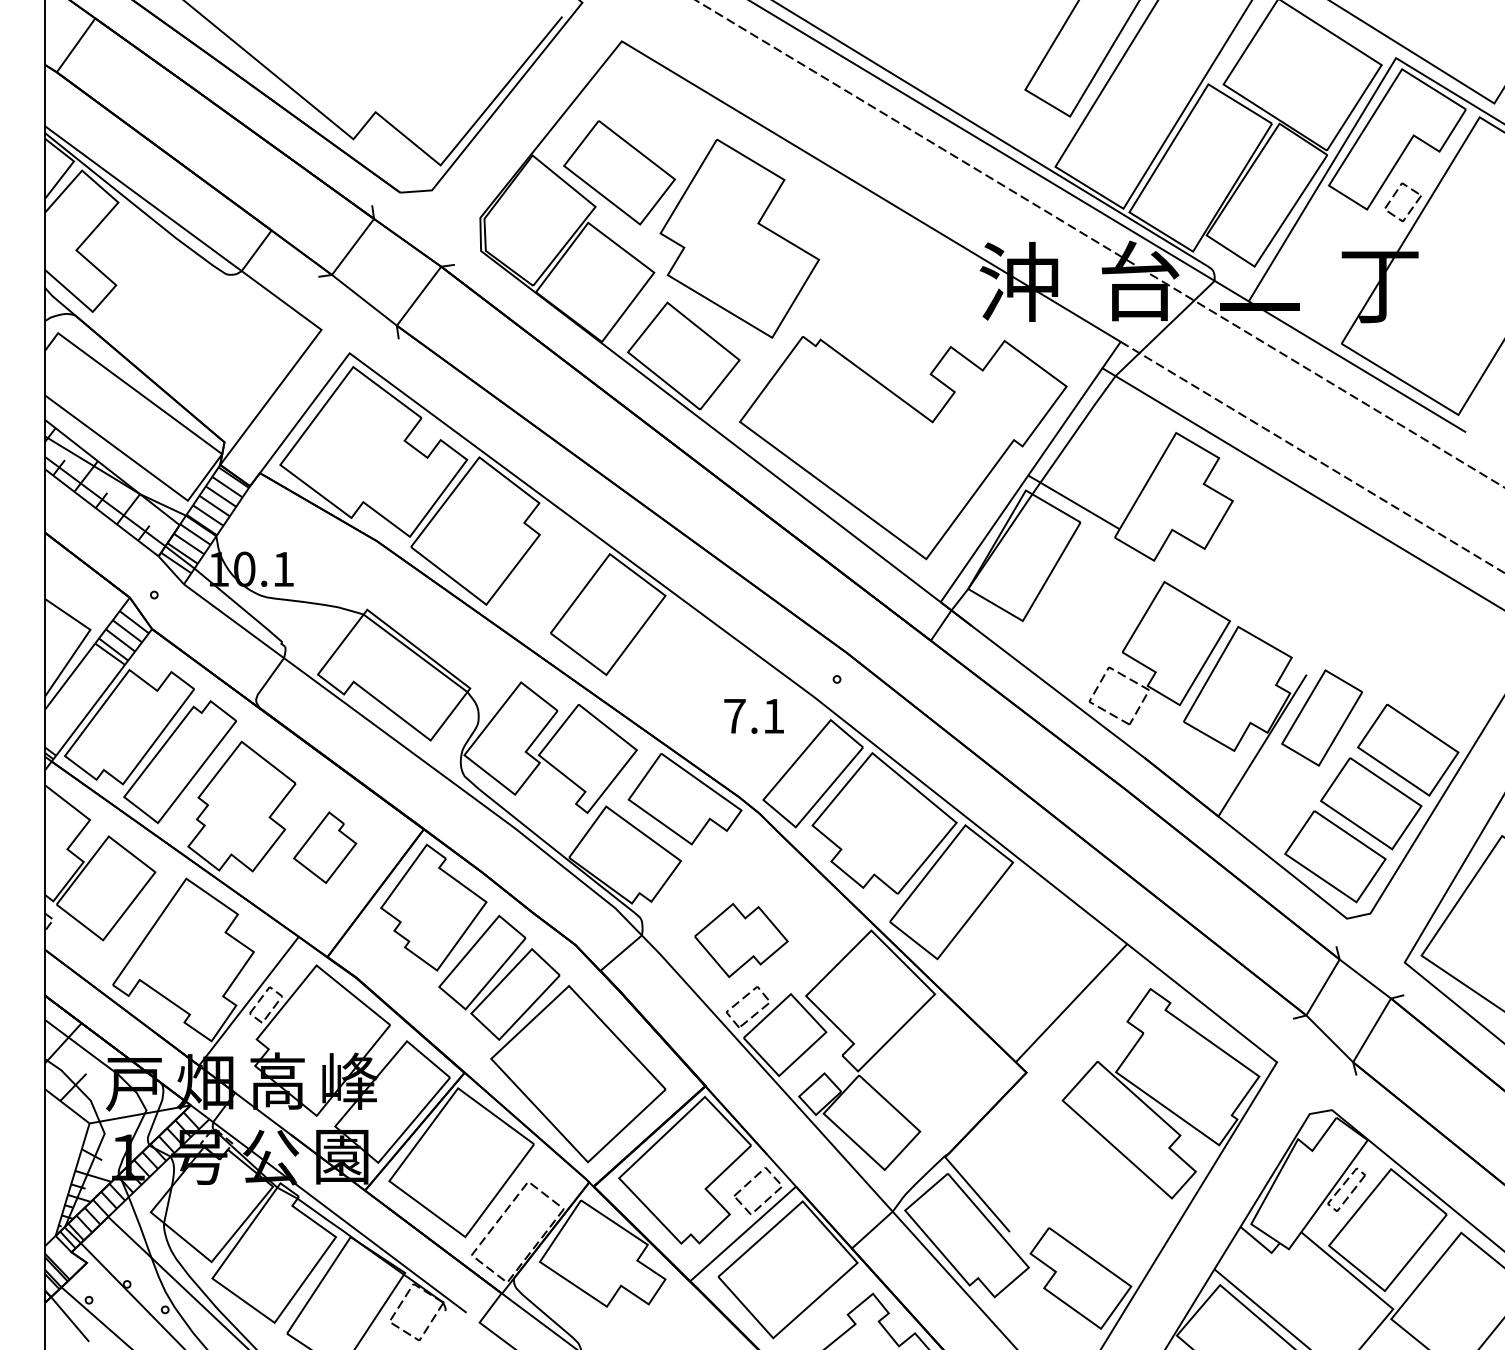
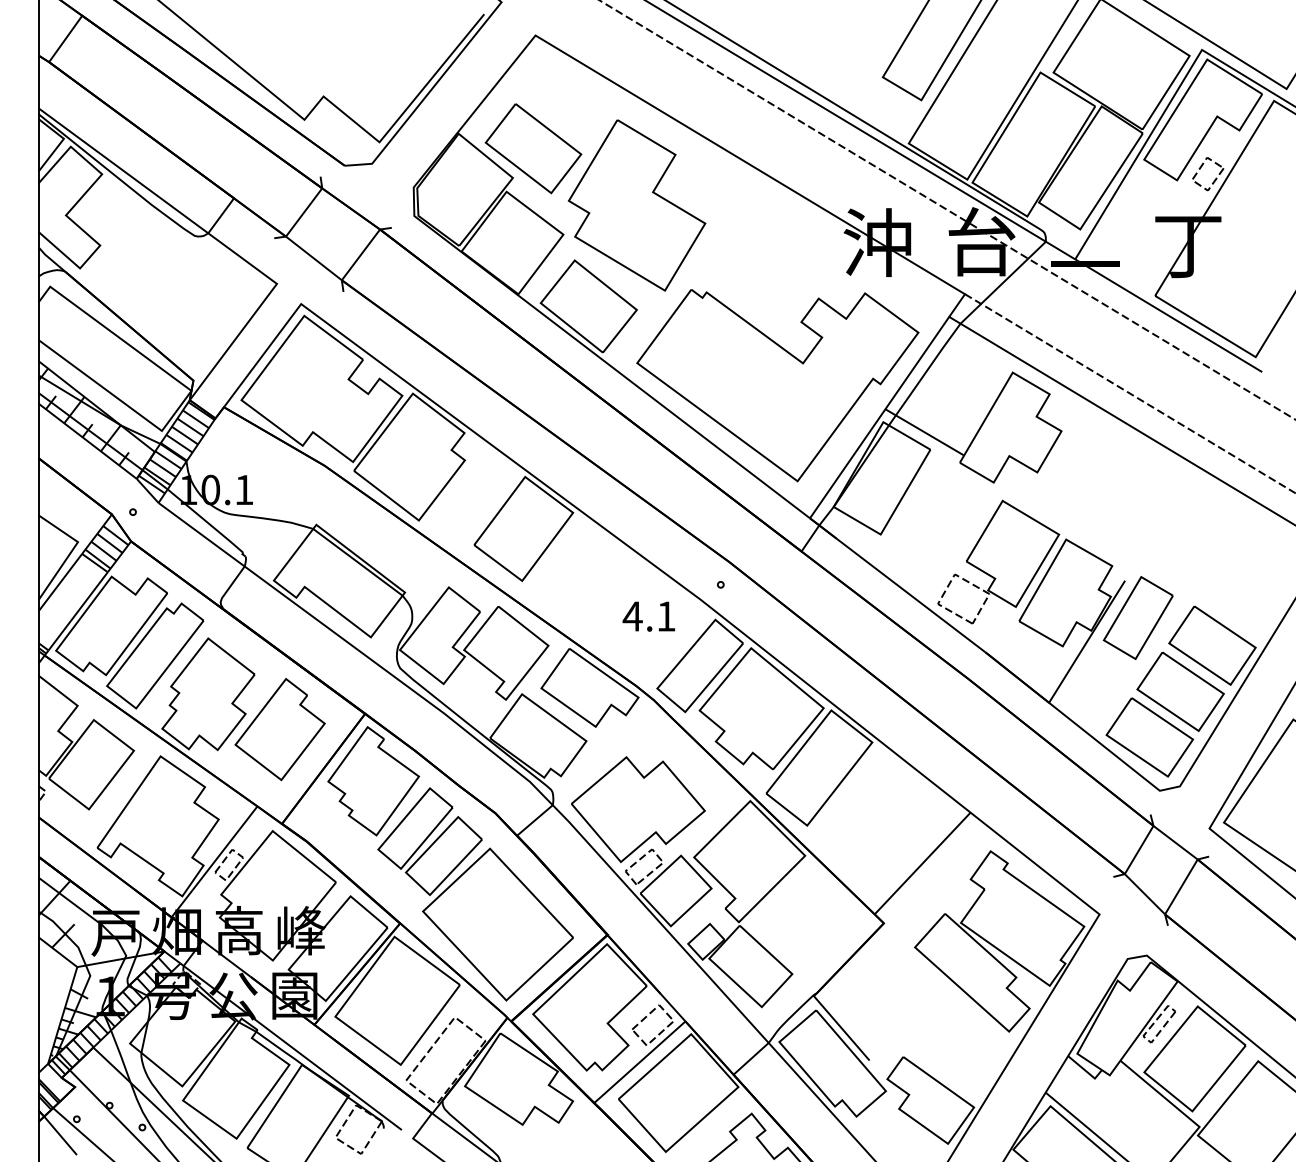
text: (734, 716) -> (632, 616), 7.1 -> 4.1
part: (324, 847) -> (279, 729), size x1.67
part: (741, 940) -> (638, 809), size x1.67

